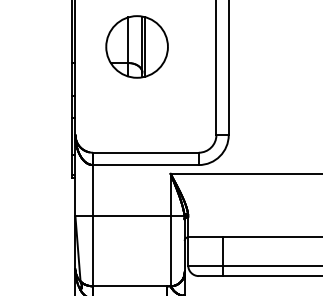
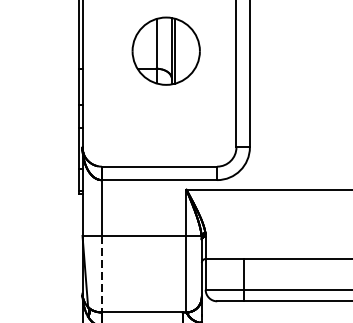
part: (136, 46) -> (165, 50), moved
line: (93, 251) -> (102, 274), solid -> dashed

